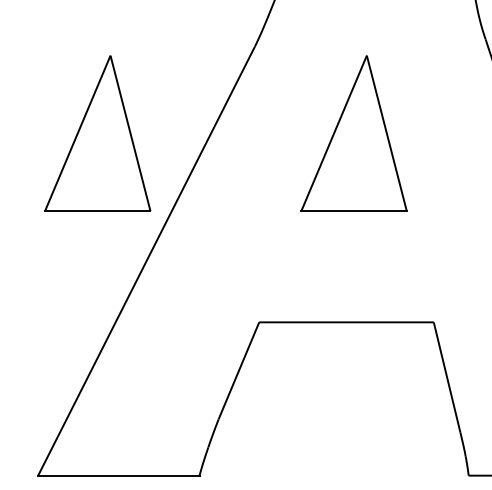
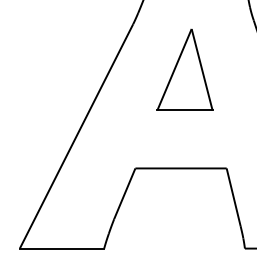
part: (96, 133) -> (50, 69), removed

